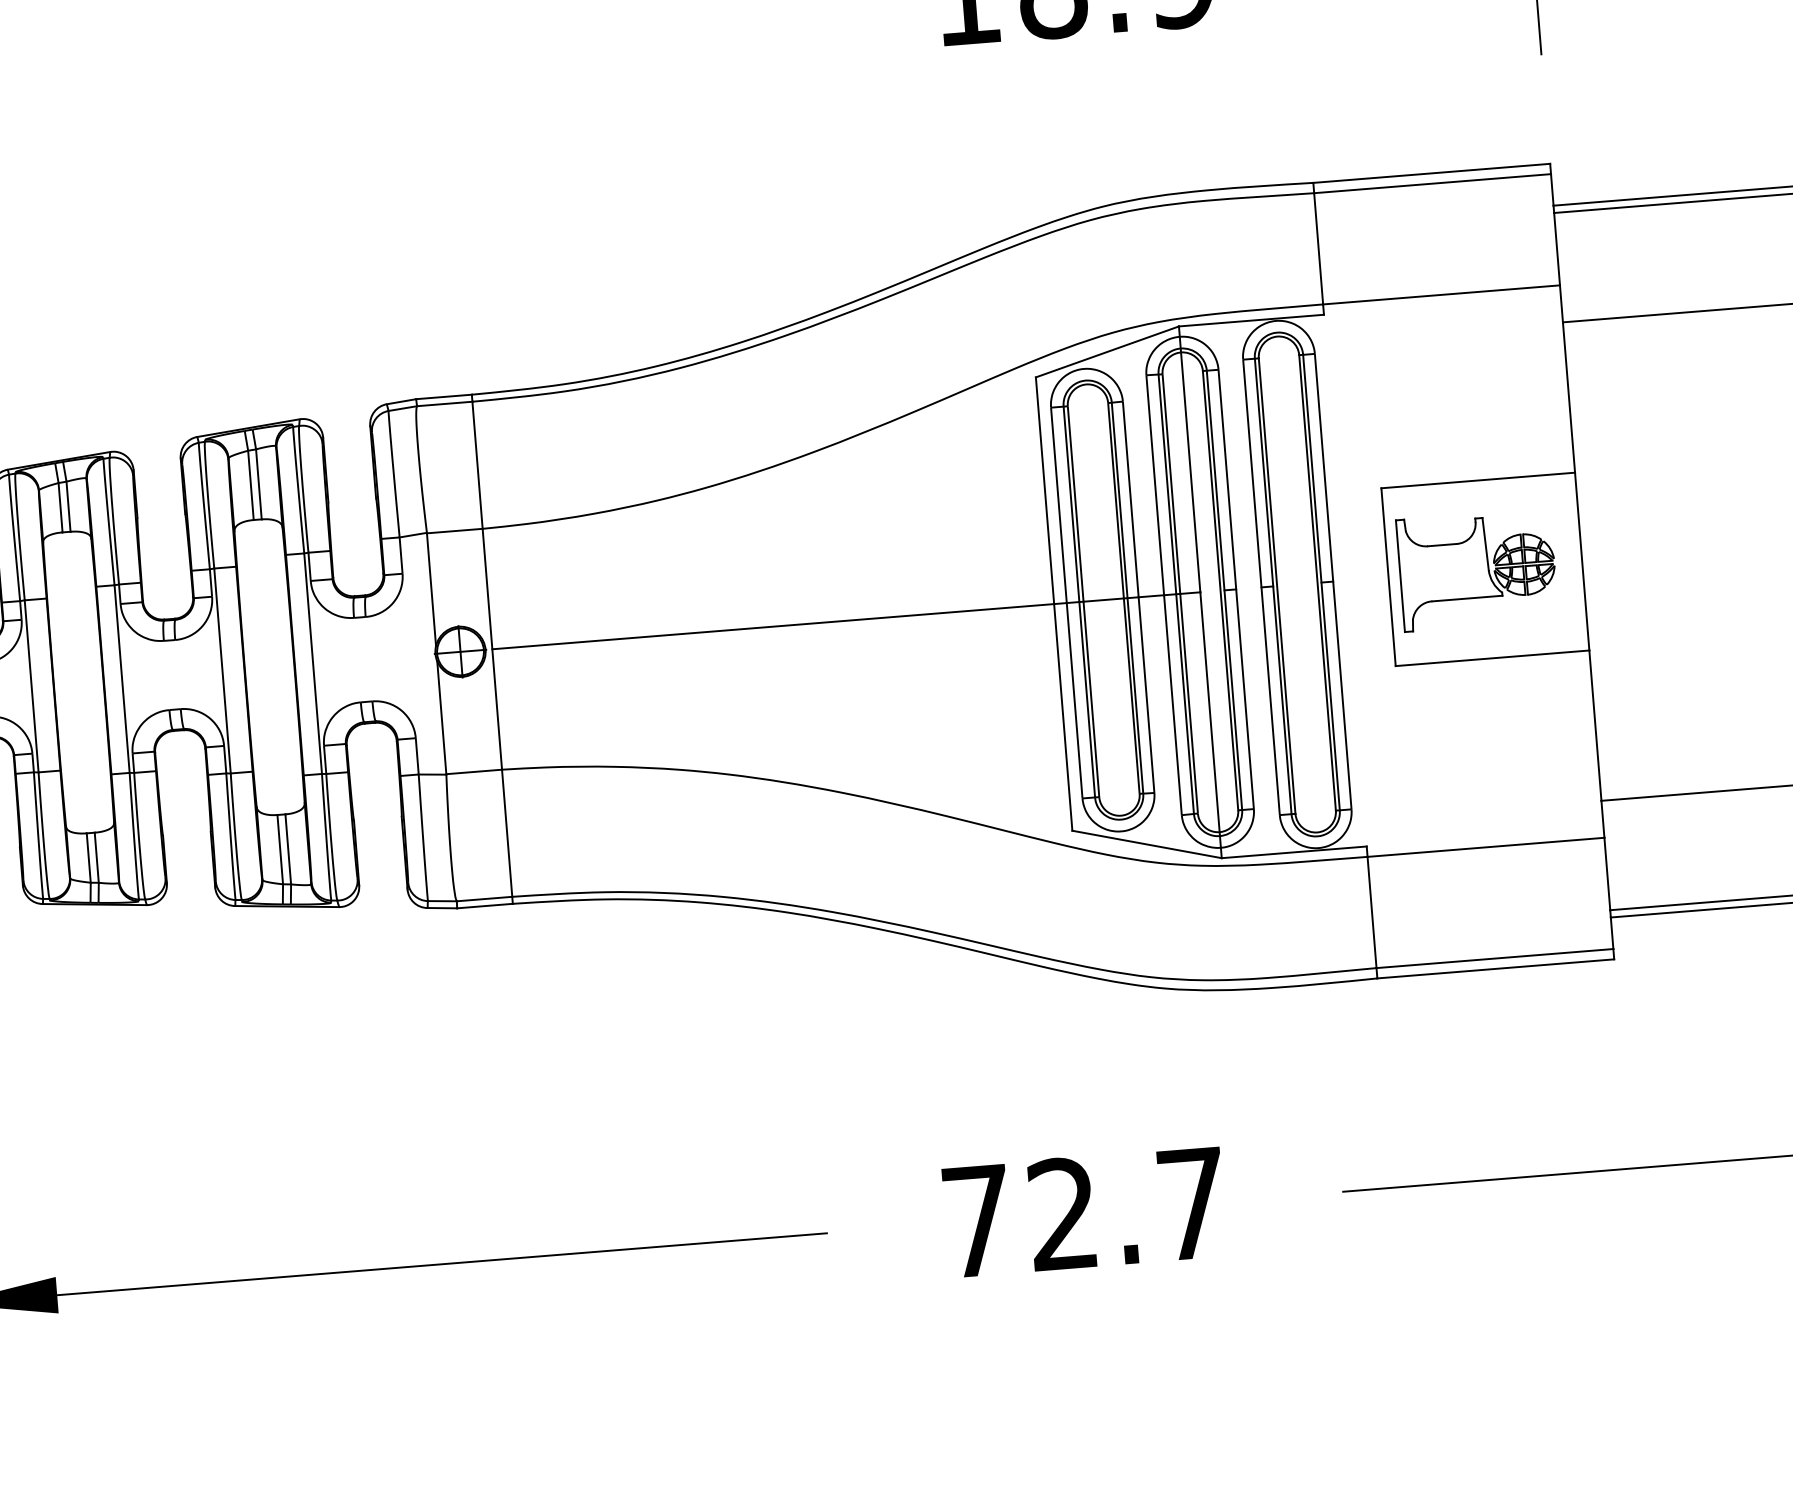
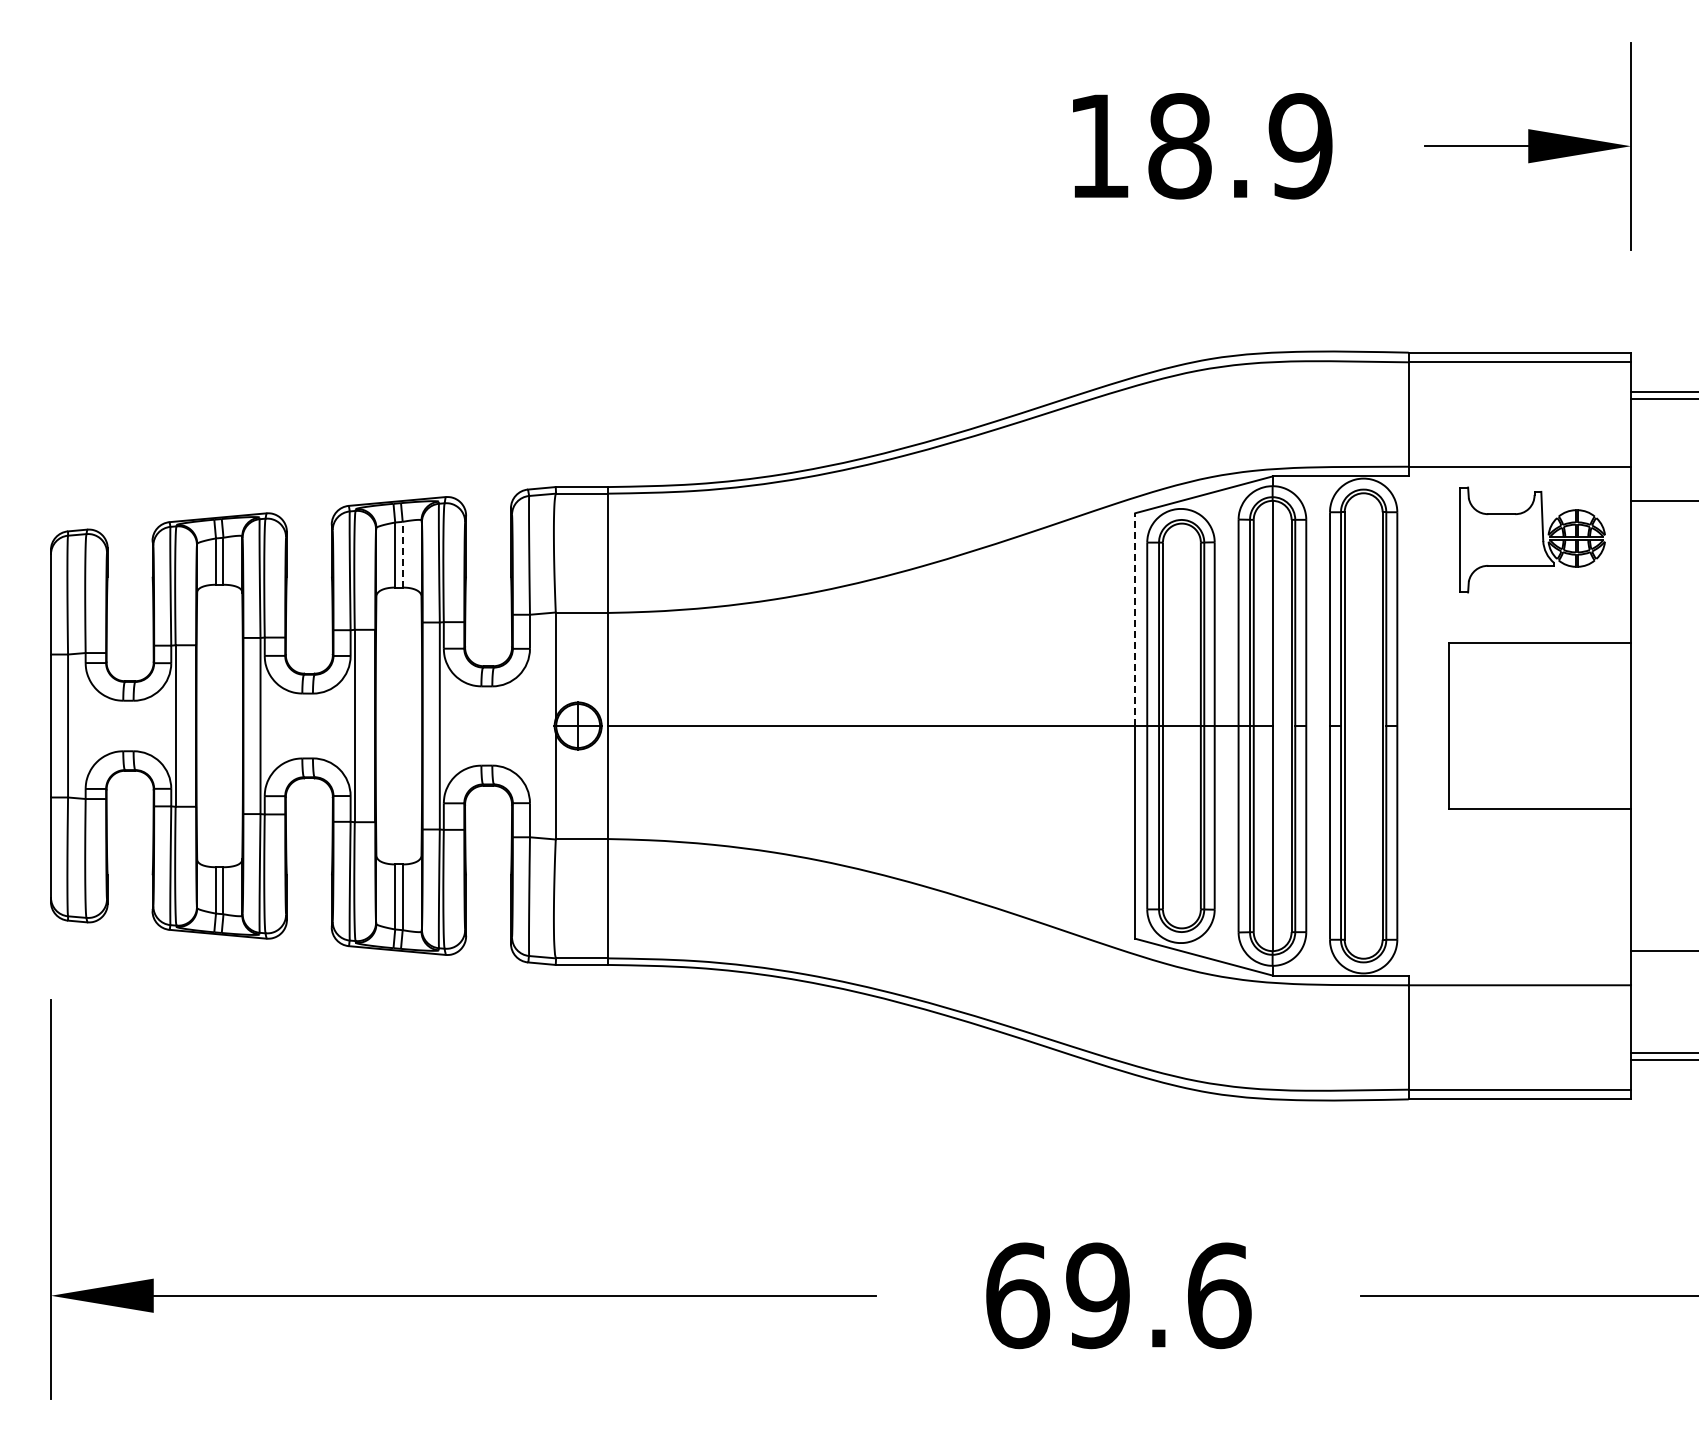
line: (258, 484) -> (402, 554), solid -> dashed
line: (1045, 490) -> (1135, 619), solid -> dashed
part: (1477, 569) -> (1532, 539), moved
text: (1084, 1212) -> (1118, 1295), 72.7 -> 69.6

